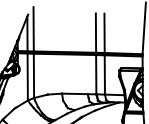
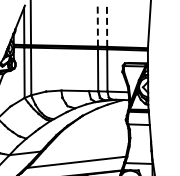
line: (95, 33) -> (97, 25), solid -> dashed
line: (104, 33) -> (107, 25), solid -> dashed

